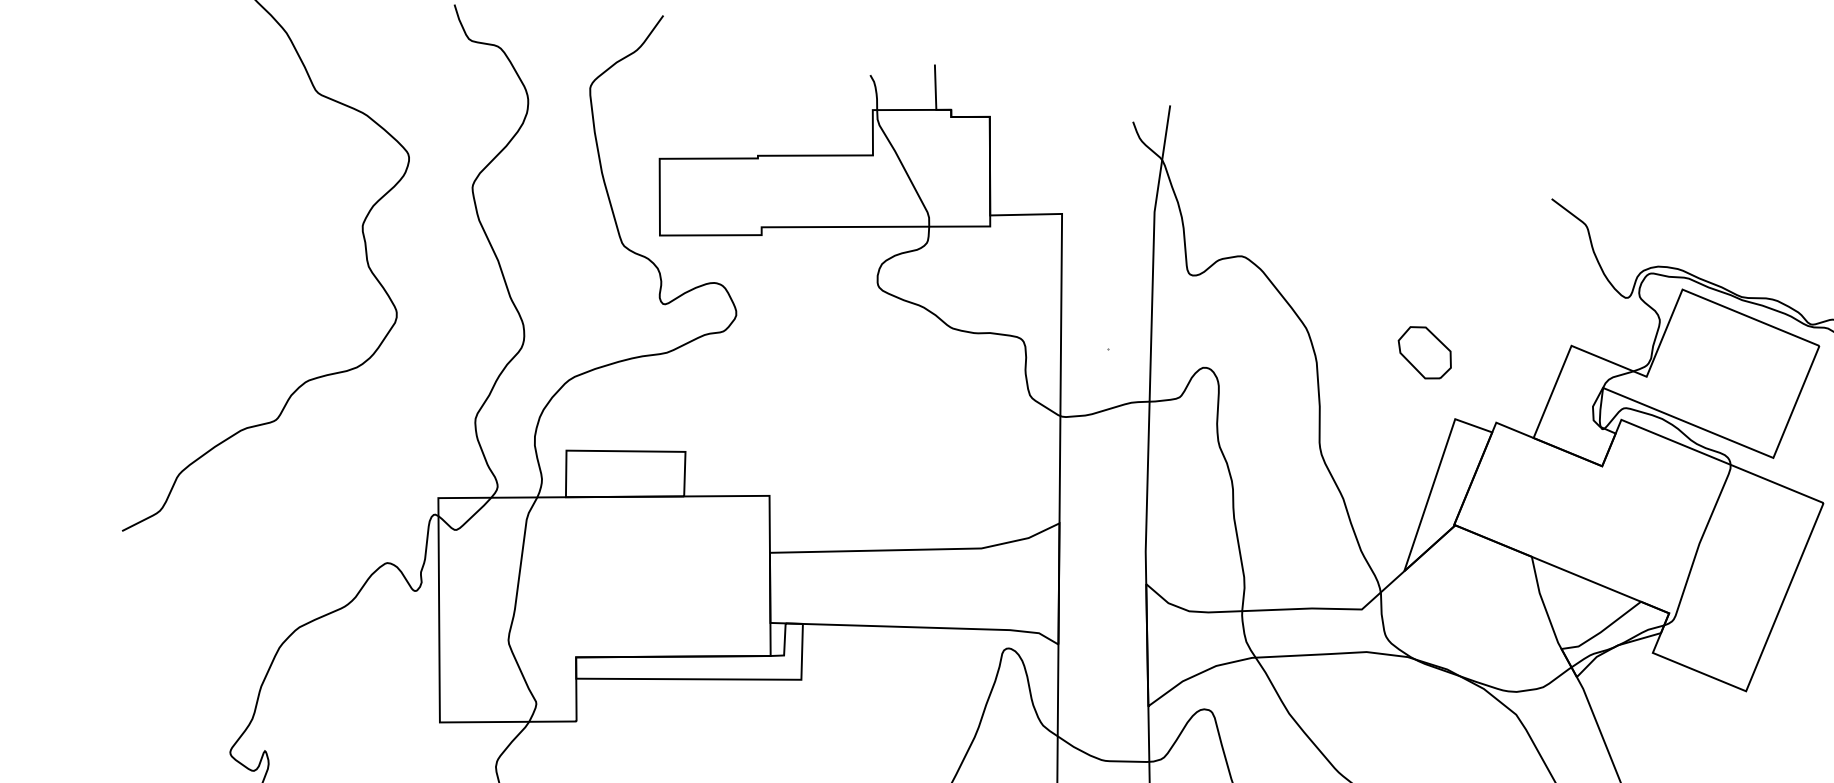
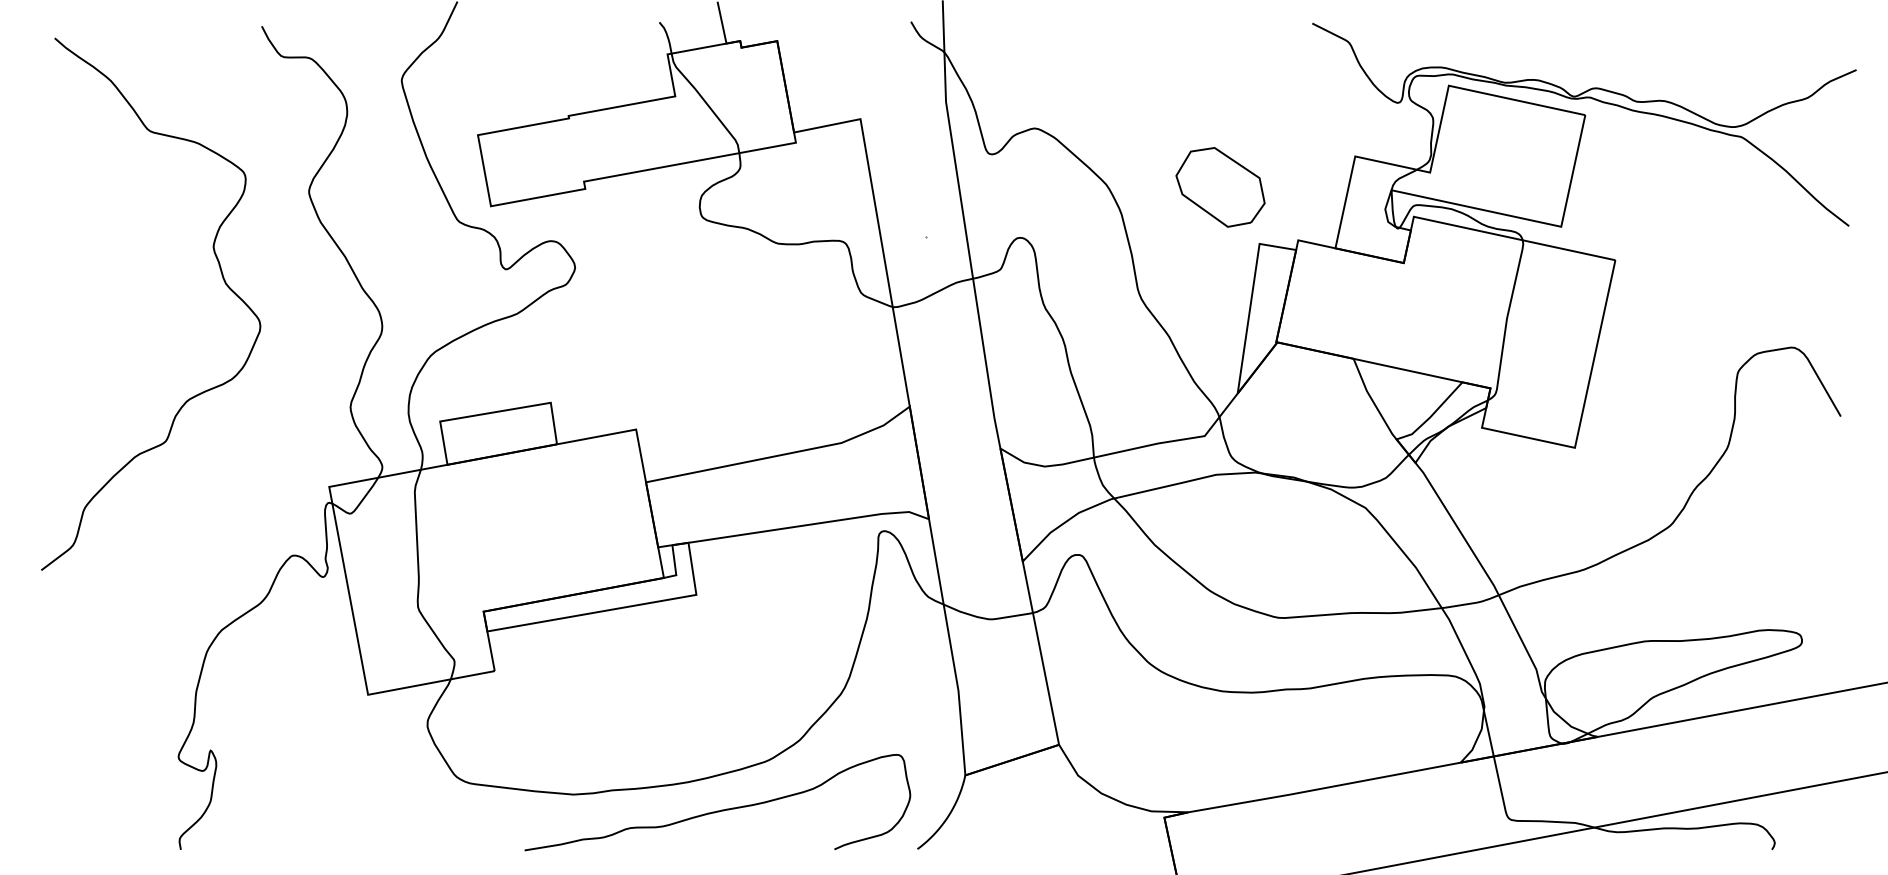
part: (1425, 352) -> (1220, 187), size x1.67

